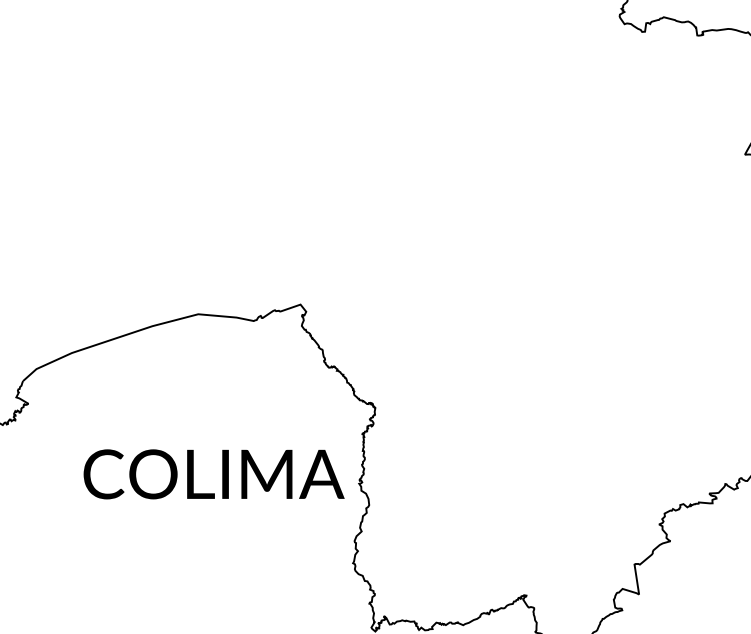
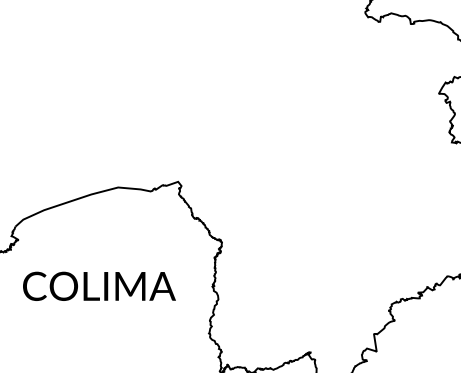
text: (214, 472) -> (99, 285), moved

